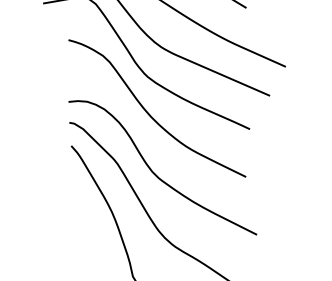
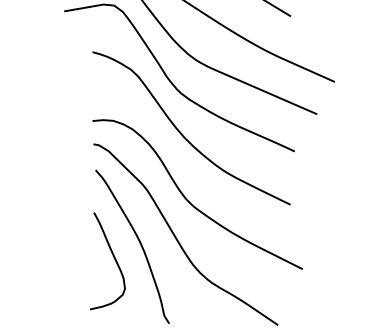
curve: (88, 226) -> (114, 260), added

